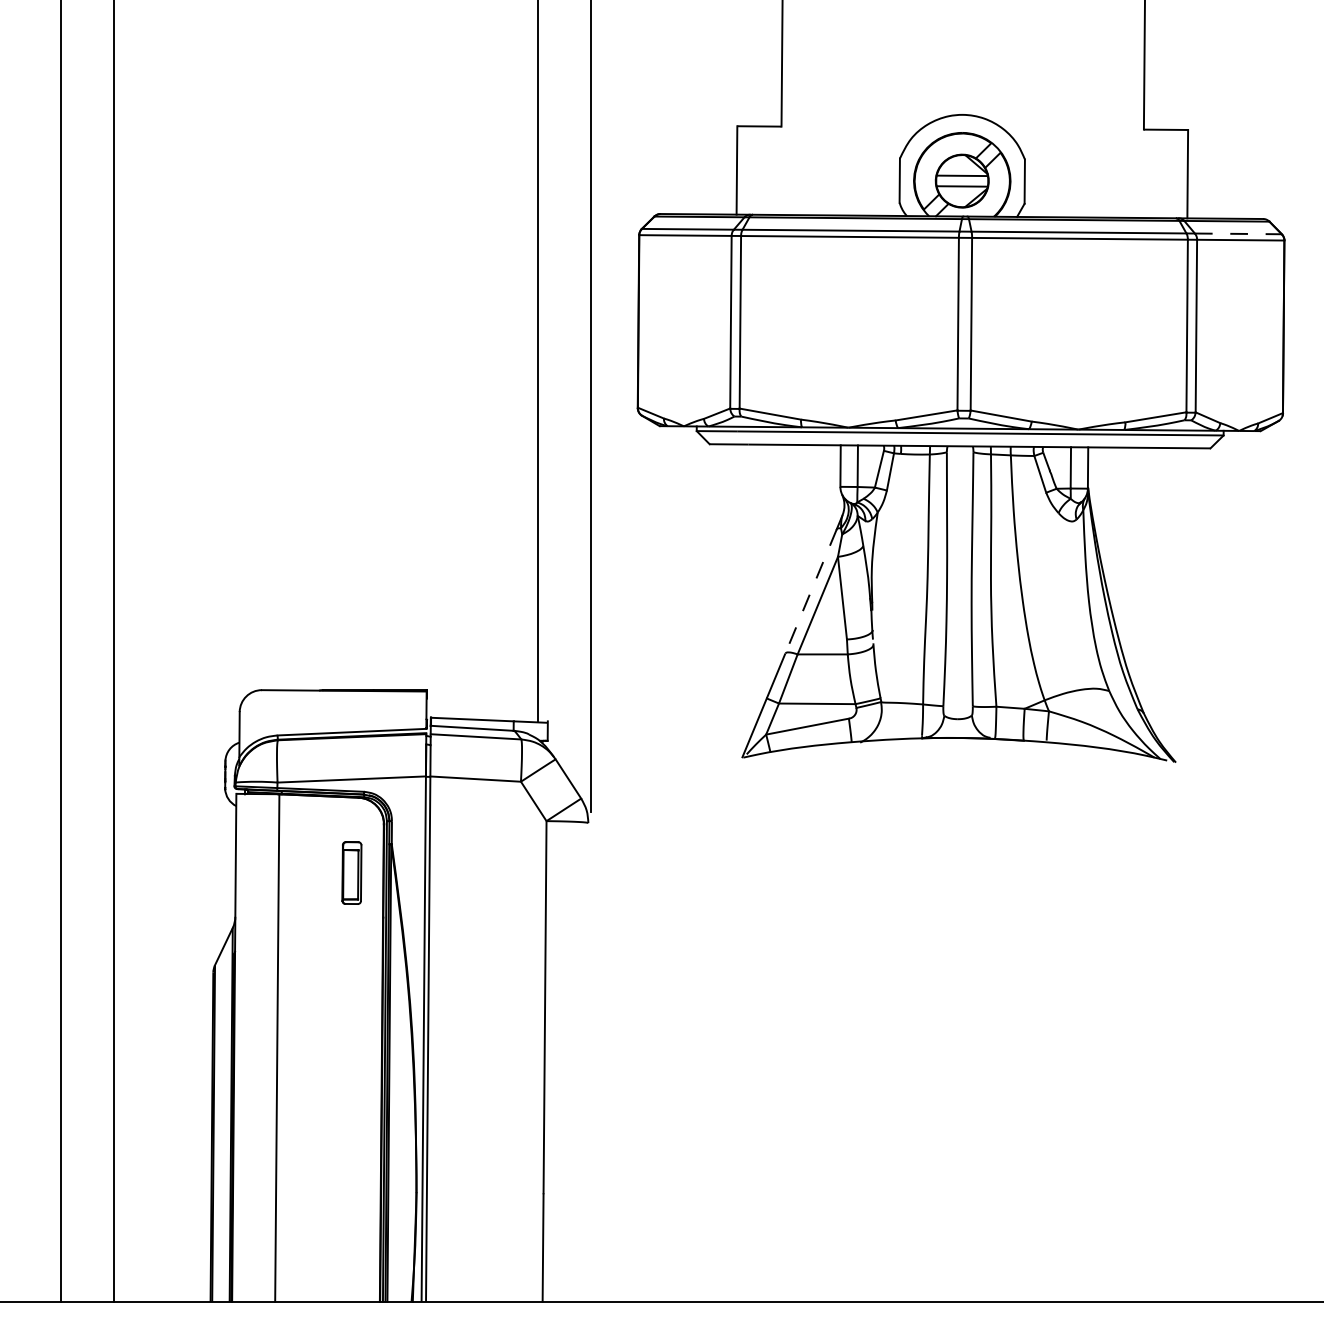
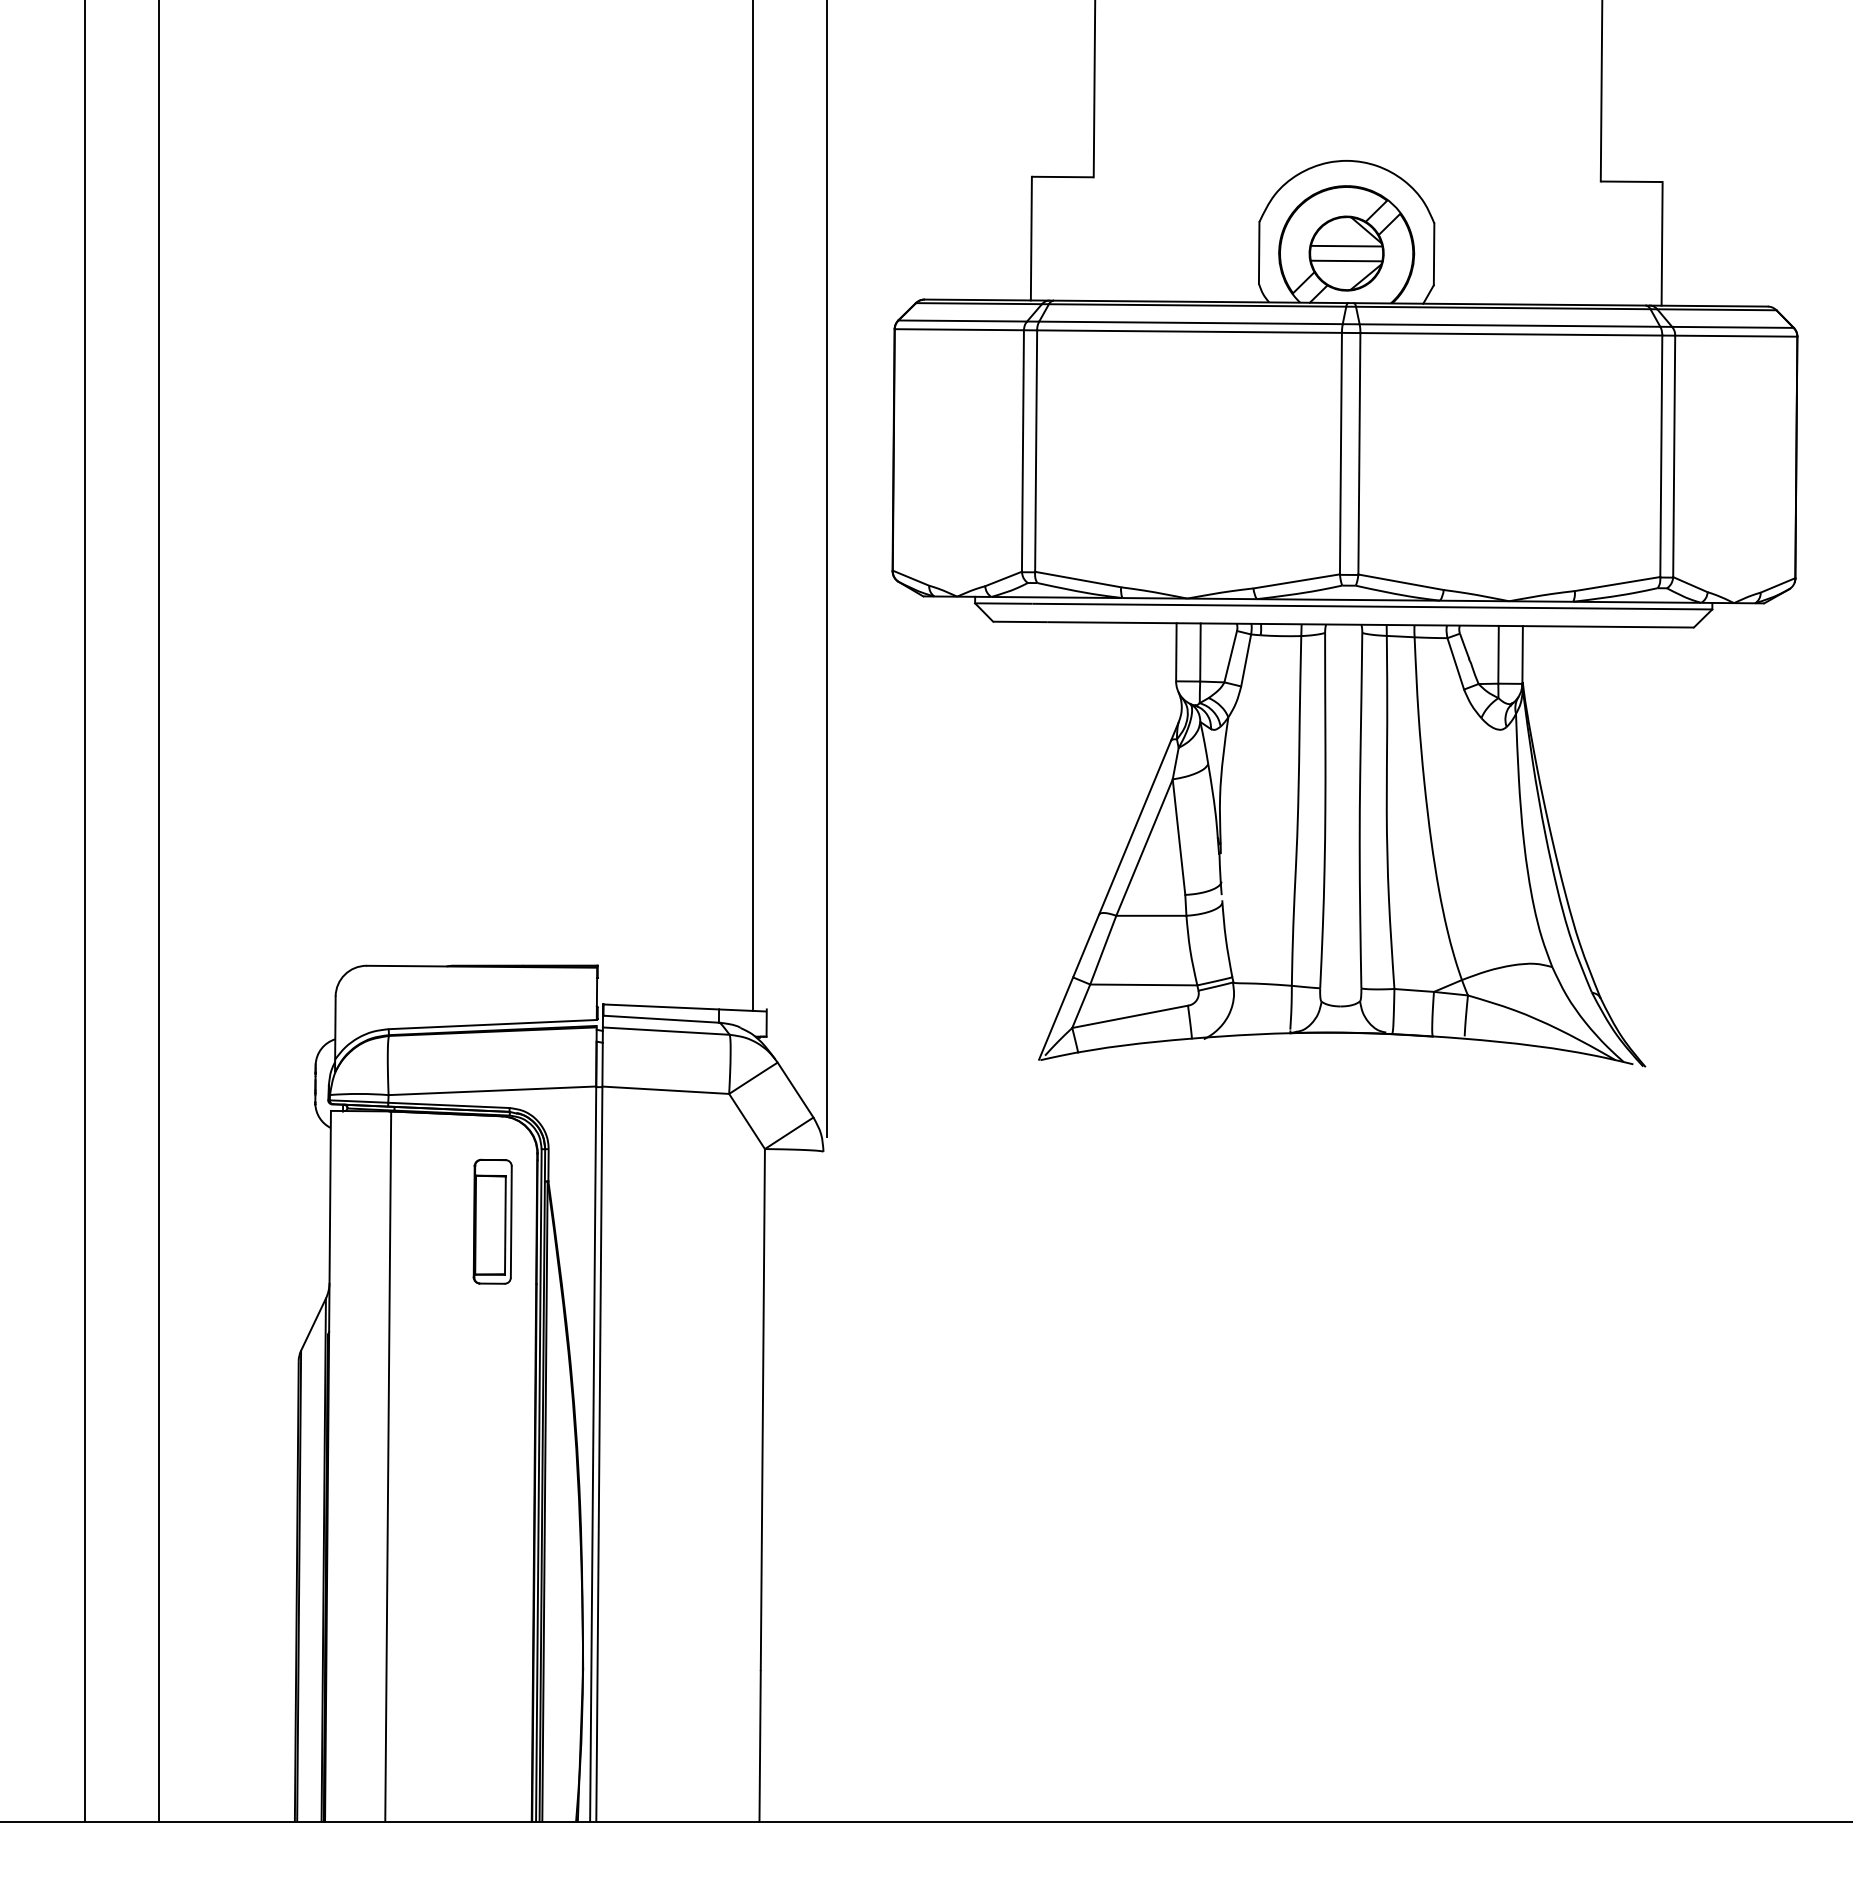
line: (1238, 233) -> (1732, 327), dashed -> solid
line: (811, 591) -> (1135, 827), dashed -> solid
part: (351, 872) -> (492, 1221), size x1.43

